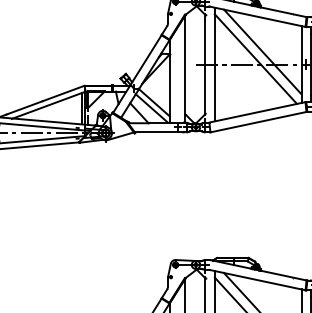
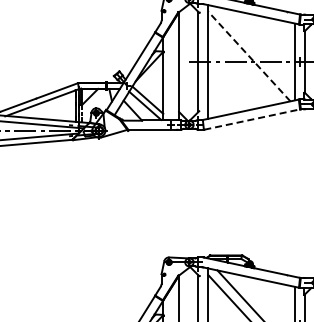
line: (262, 52) -> (255, 49), removed
line: (256, 59) -> (249, 56), solid -> dashed
line: (259, 122) -> (252, 119), solid -> dashed

